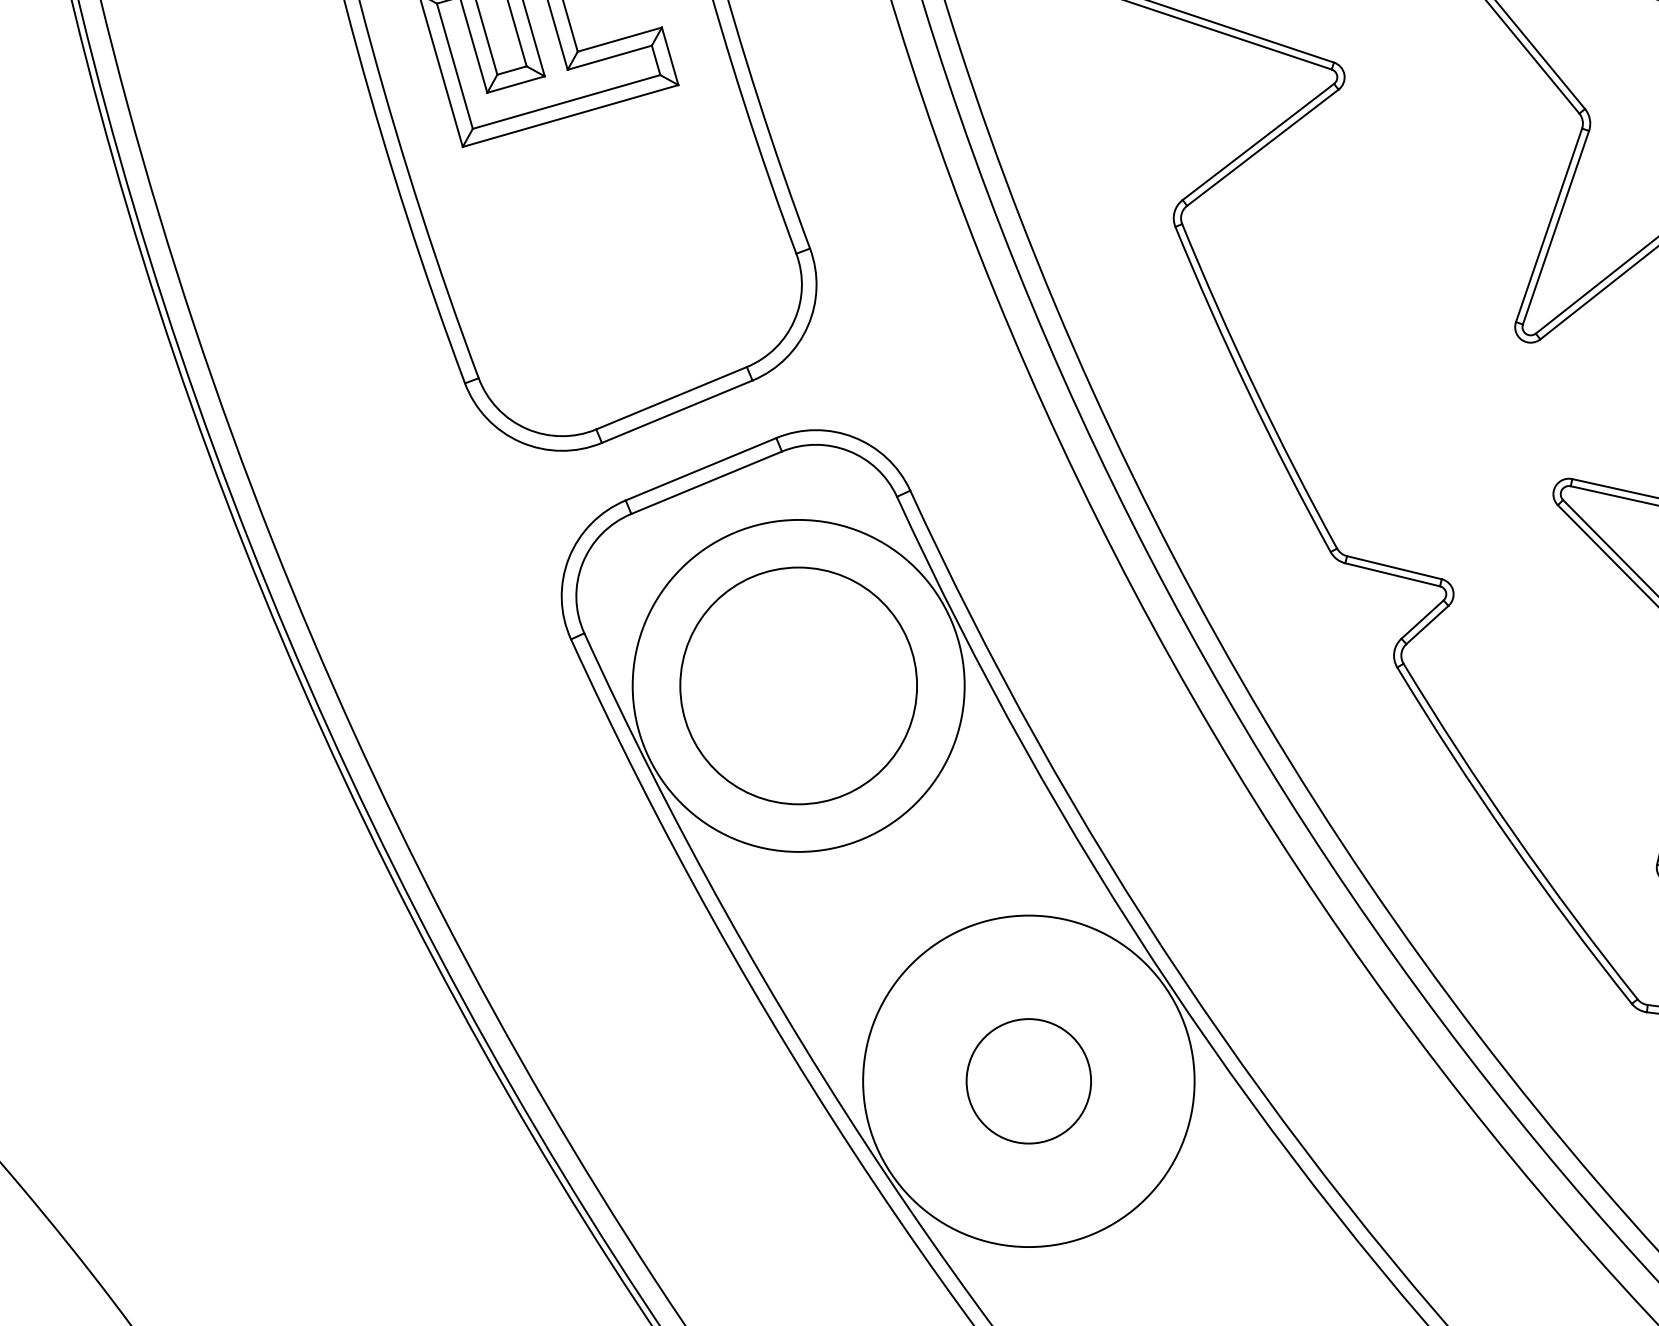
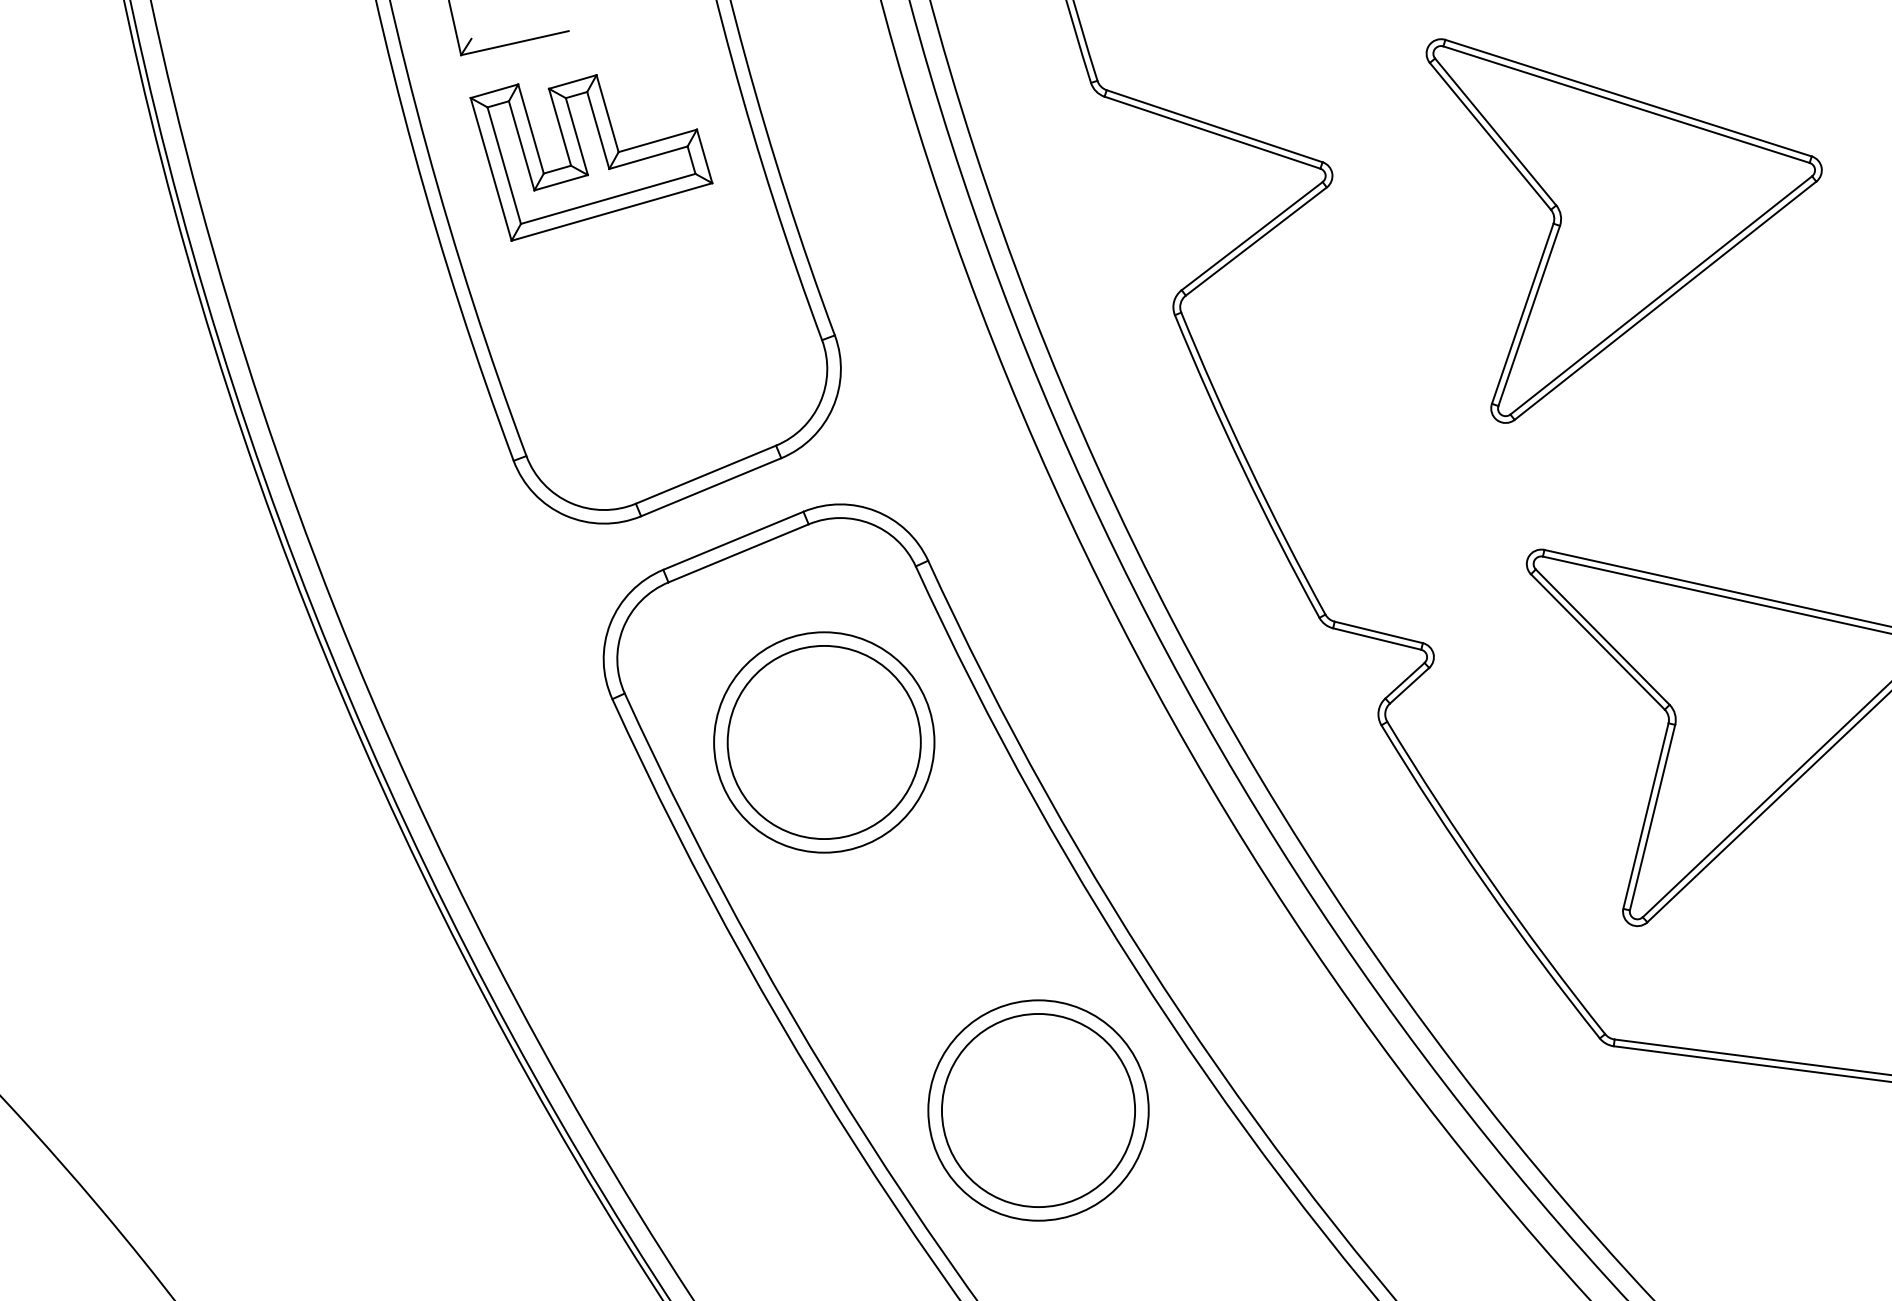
circle: (797, 685) -> (823, 742), size x0.62
circle: (1028, 1081) -> (1038, 1110), size x0.71
circle: (1028, 1081) -> (1038, 1110), size x1.67

